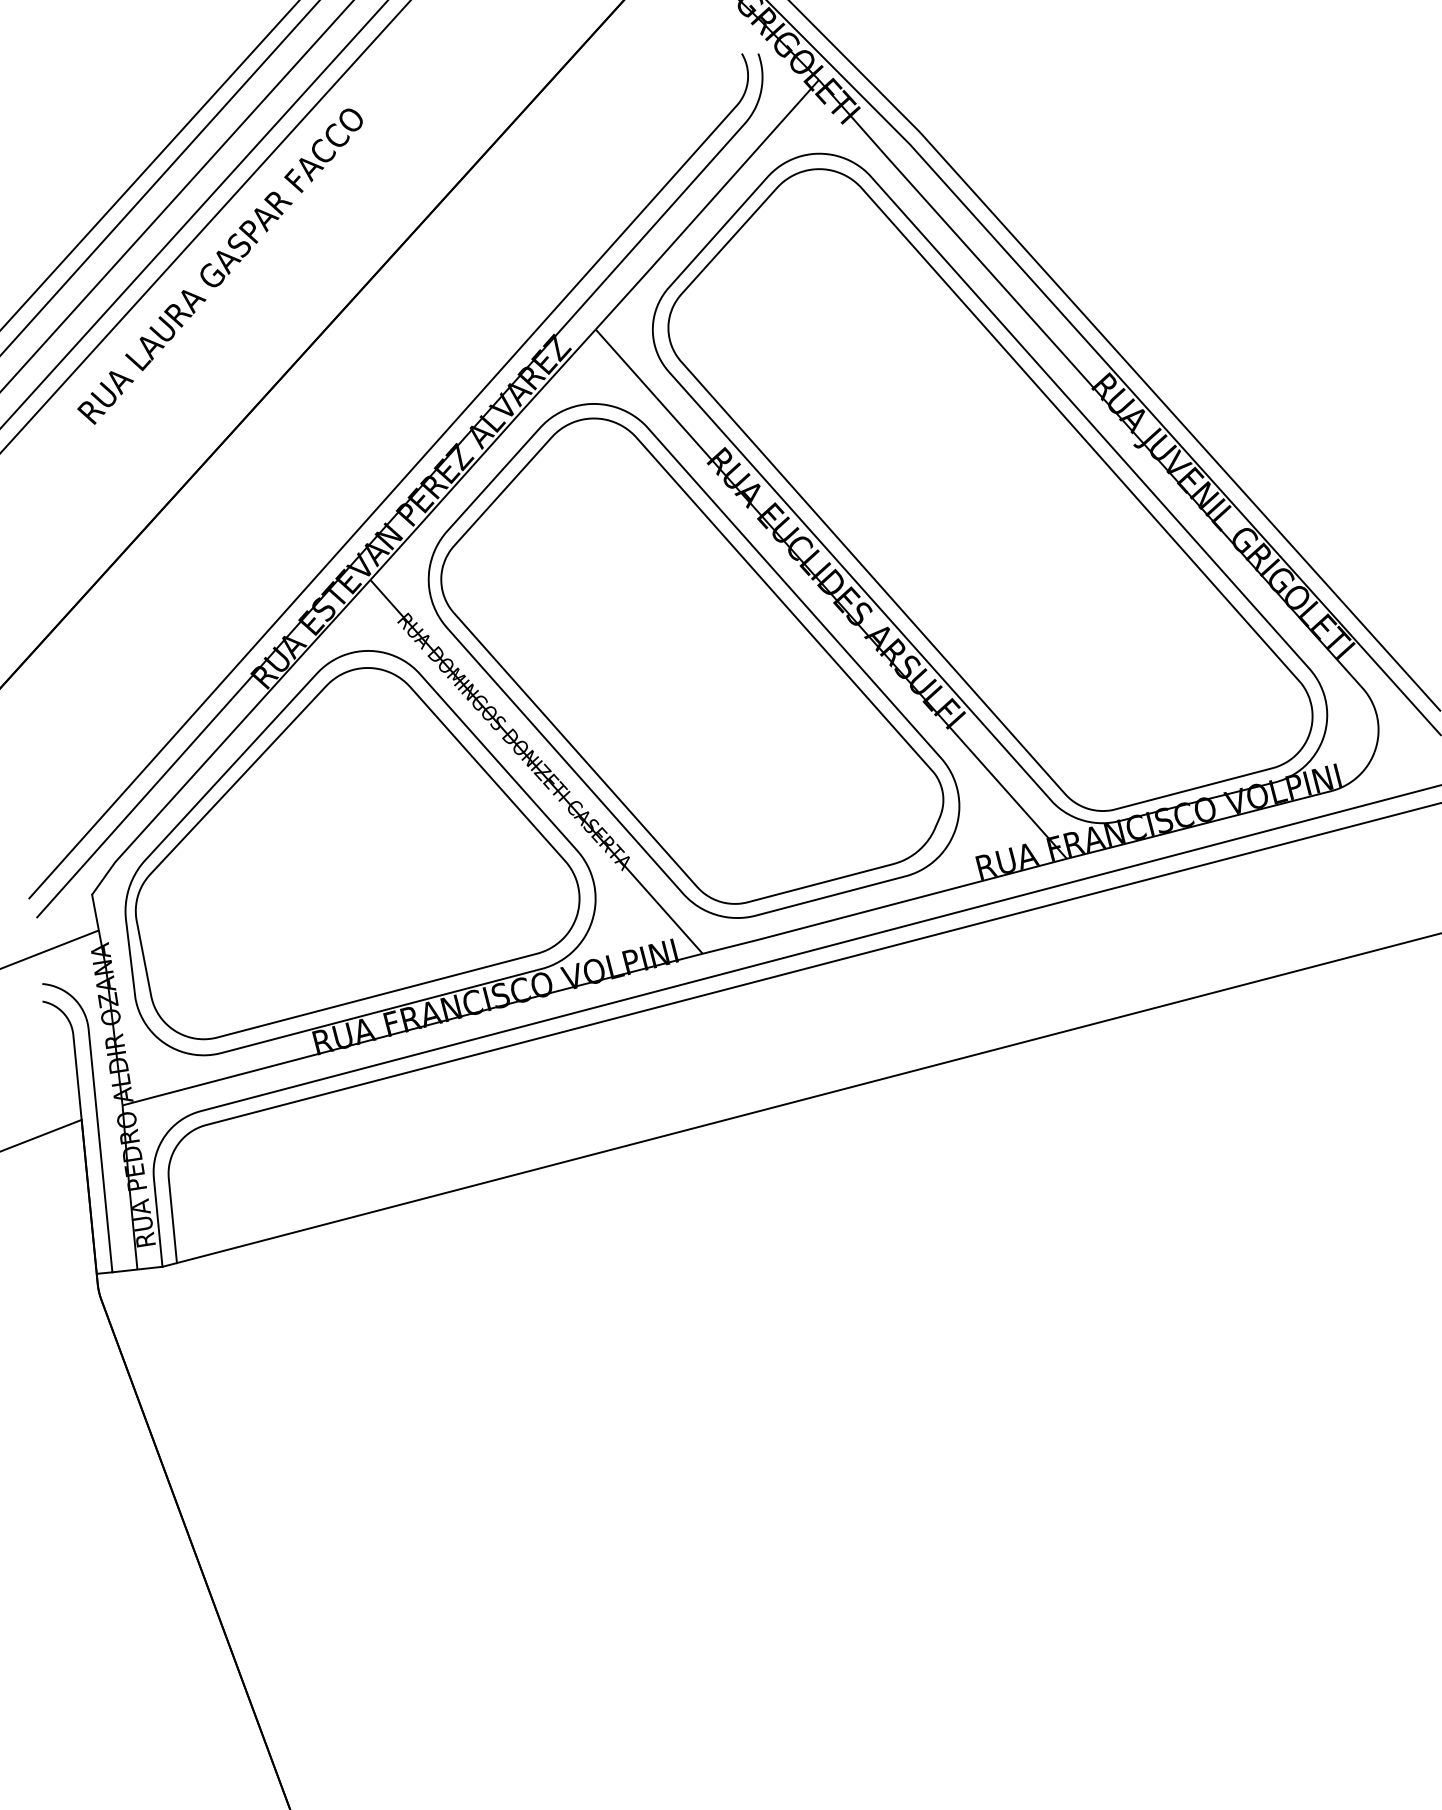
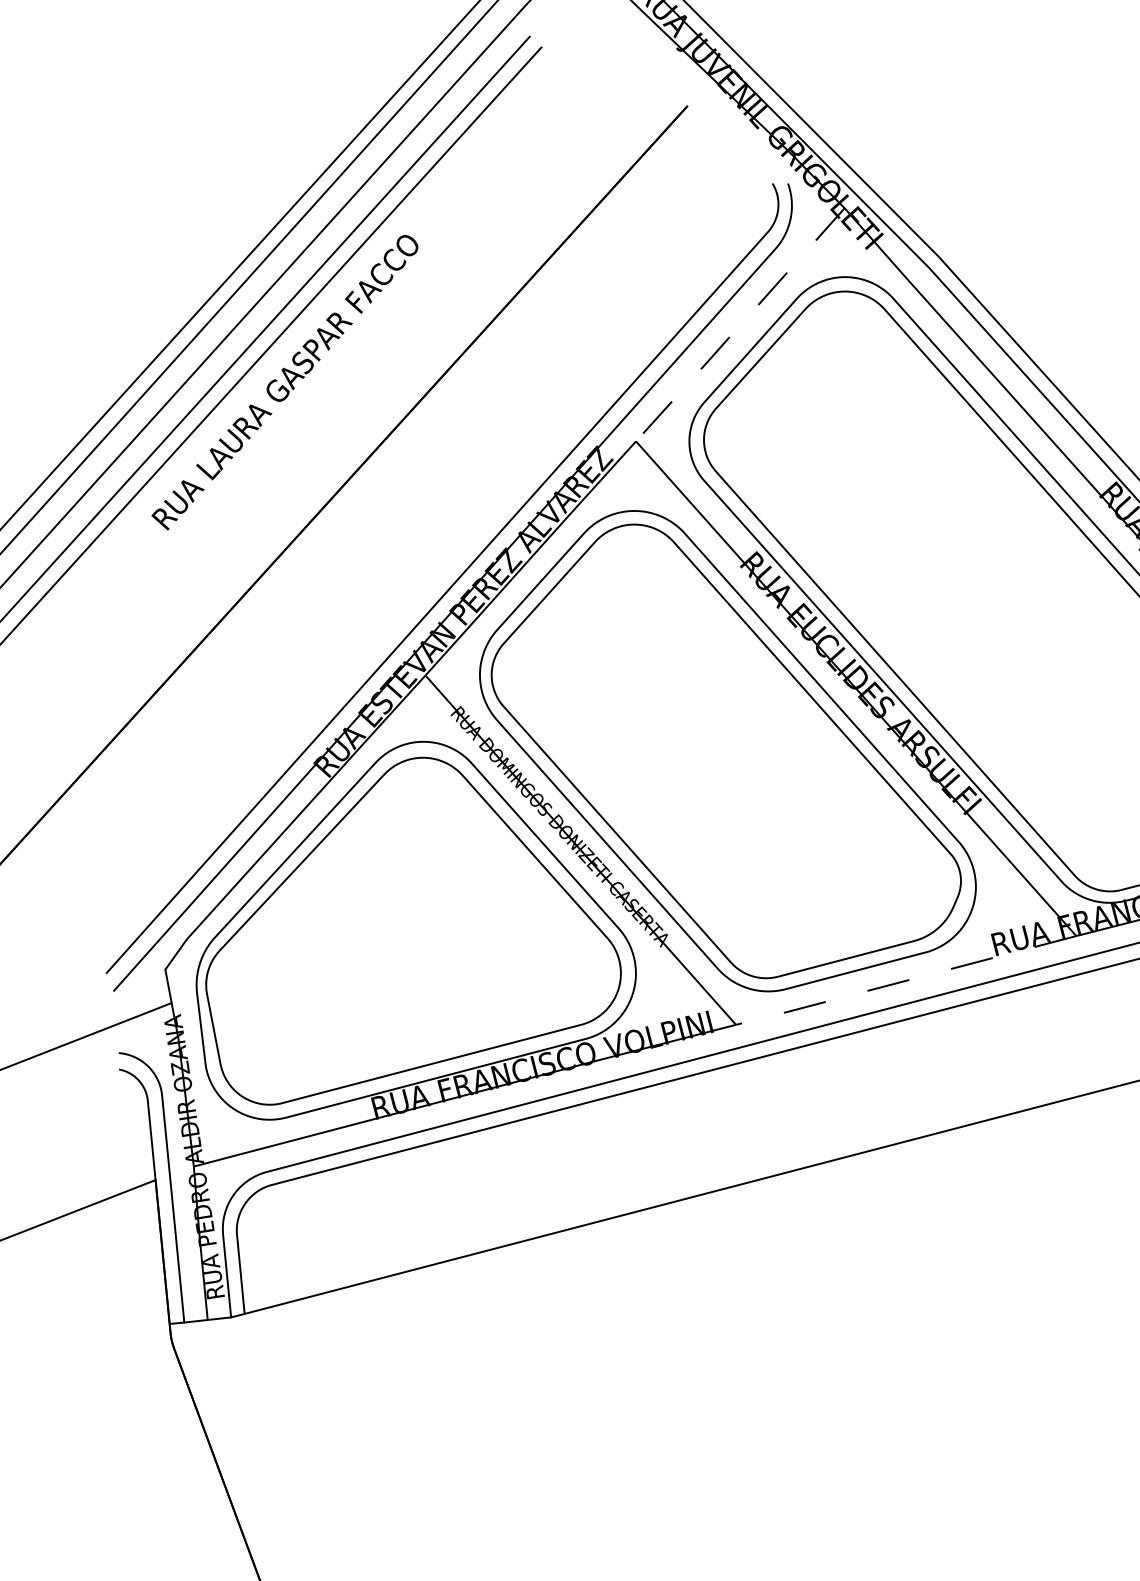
line: (707, 205) -> (740, 325), solid -> dashed
line: (884, 906) -> (905, 980), solid -> dashed

